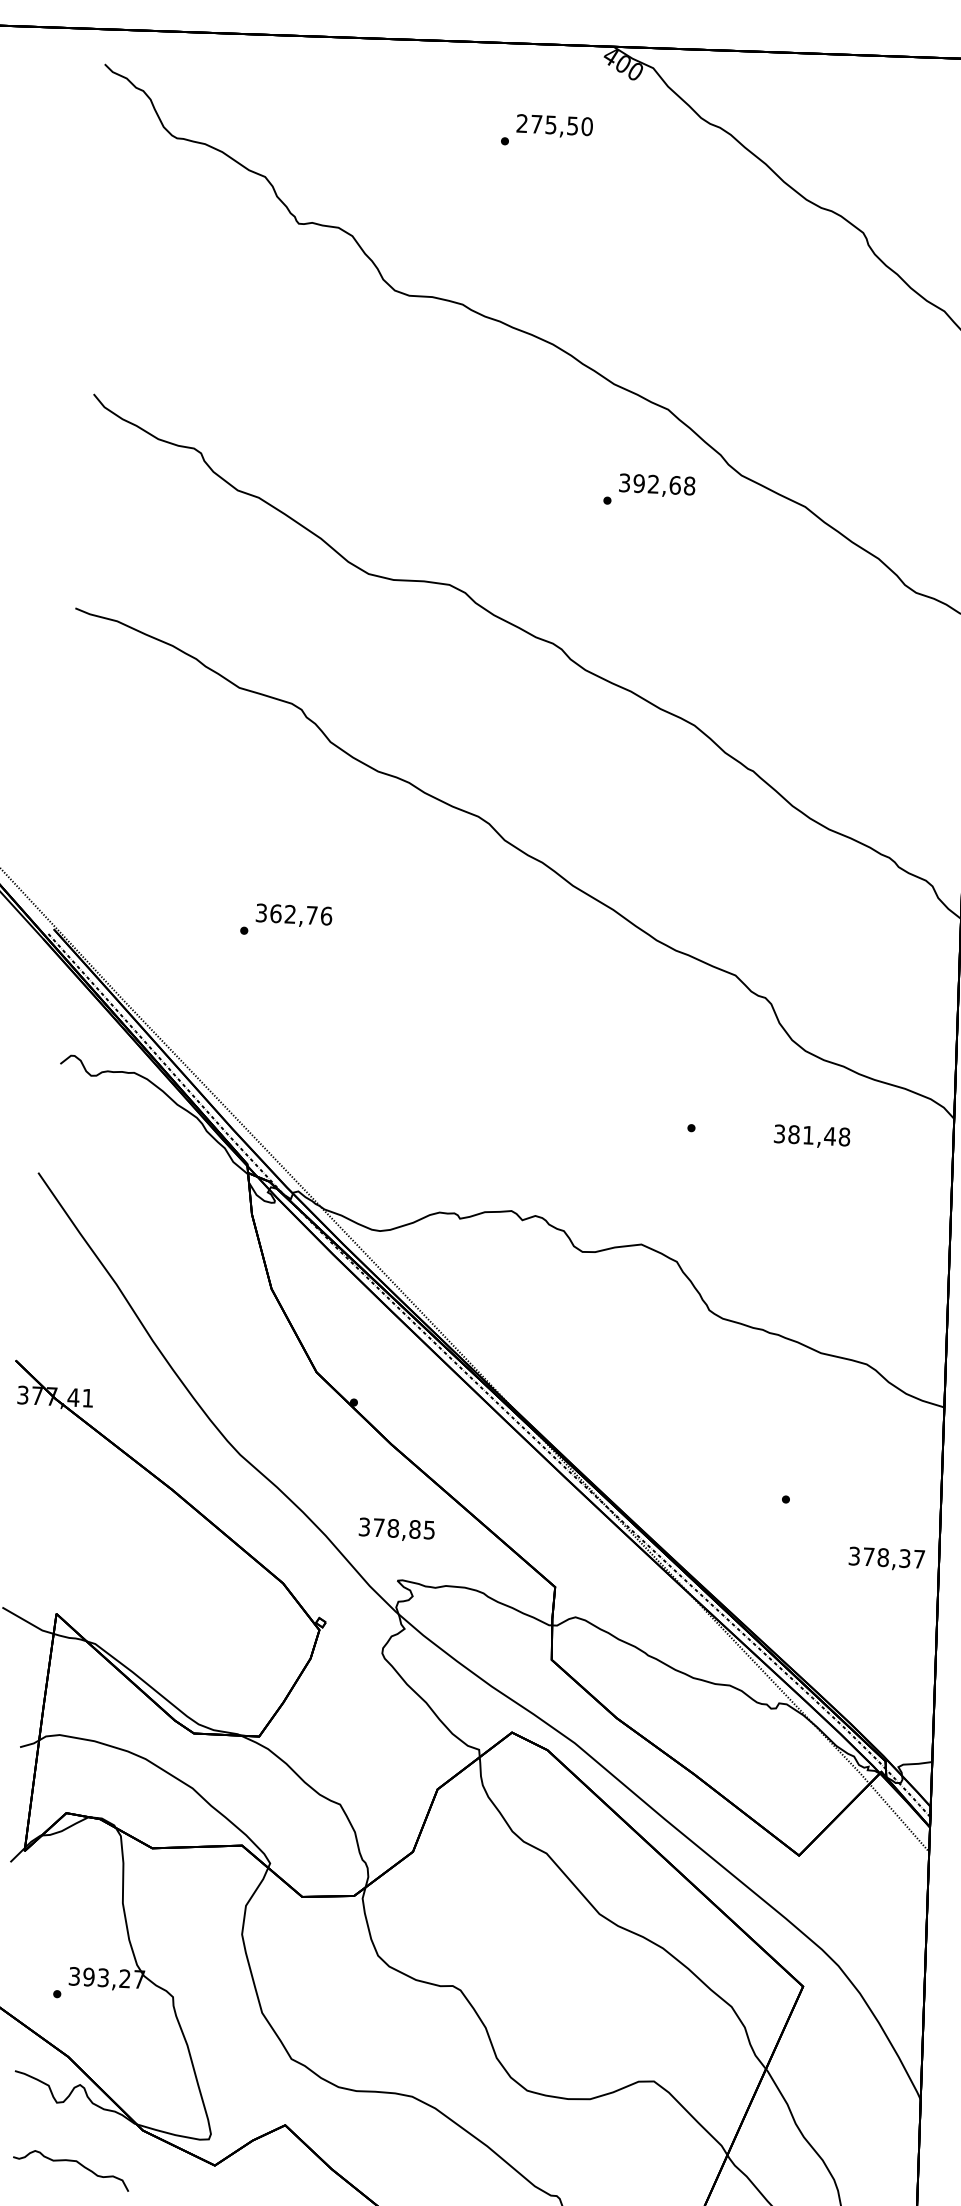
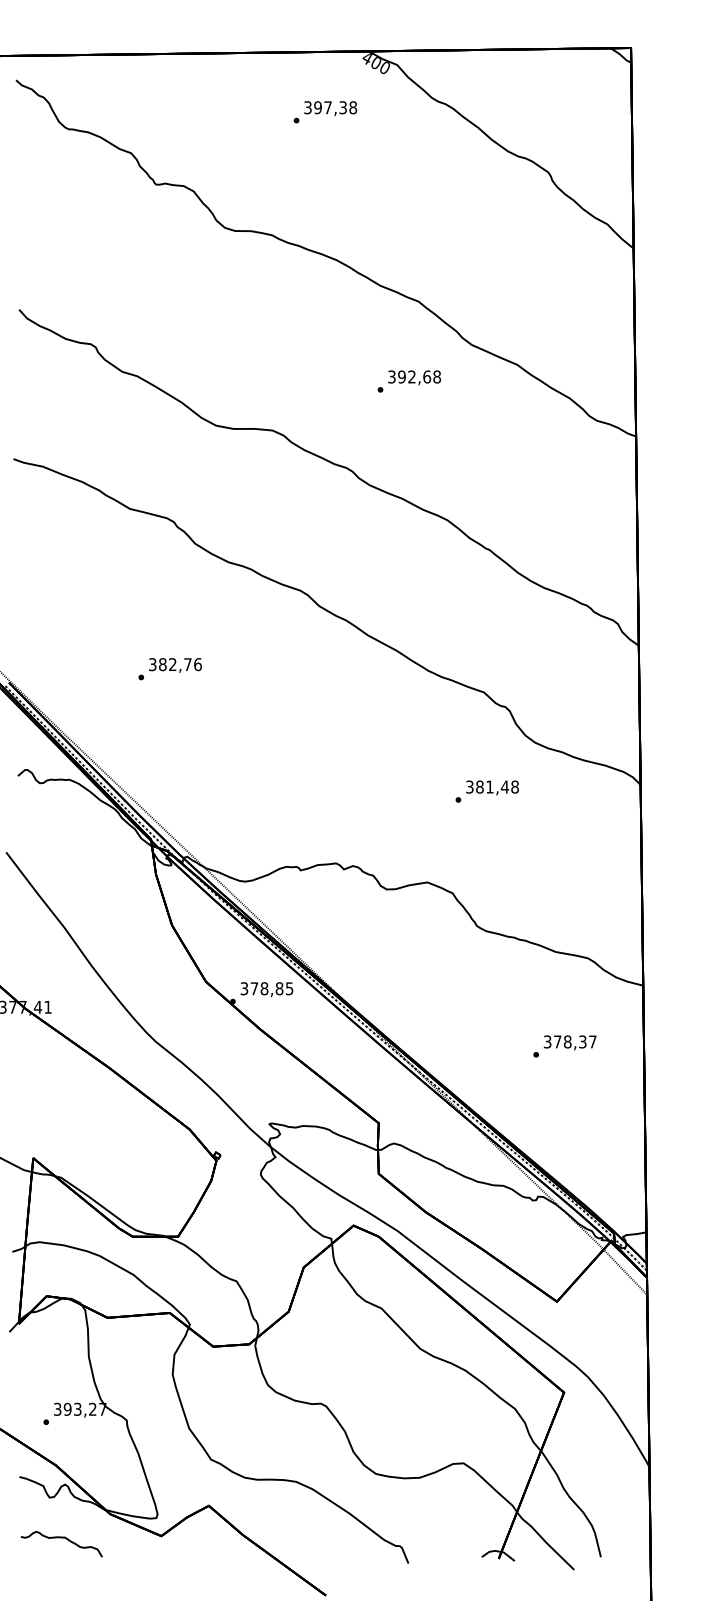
text: (554, 124) -> (330, 107), 275,50 -> 397,38
text: (648, 490) -> (408, 381), moved
text: (275, 913) -> (162, 664), 362,76 -> 382,76
text: (812, 1136) -> (492, 787), moved
text: (396, 1529) -> (266, 989), moved
text: (887, 1558) -> (570, 1042), moved

